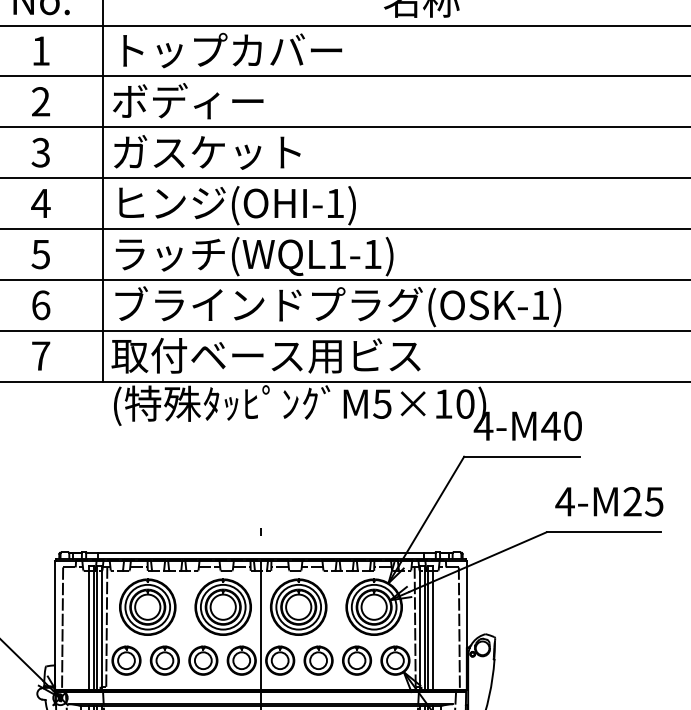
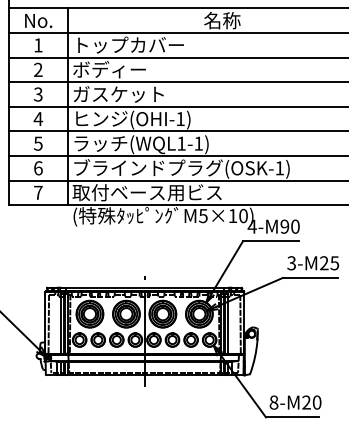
text: (550, 425) -> (284, 226), 4-M40 -> 4-M90
text: (564, 502) -> (291, 263), 4-M25 -> 3-M25

